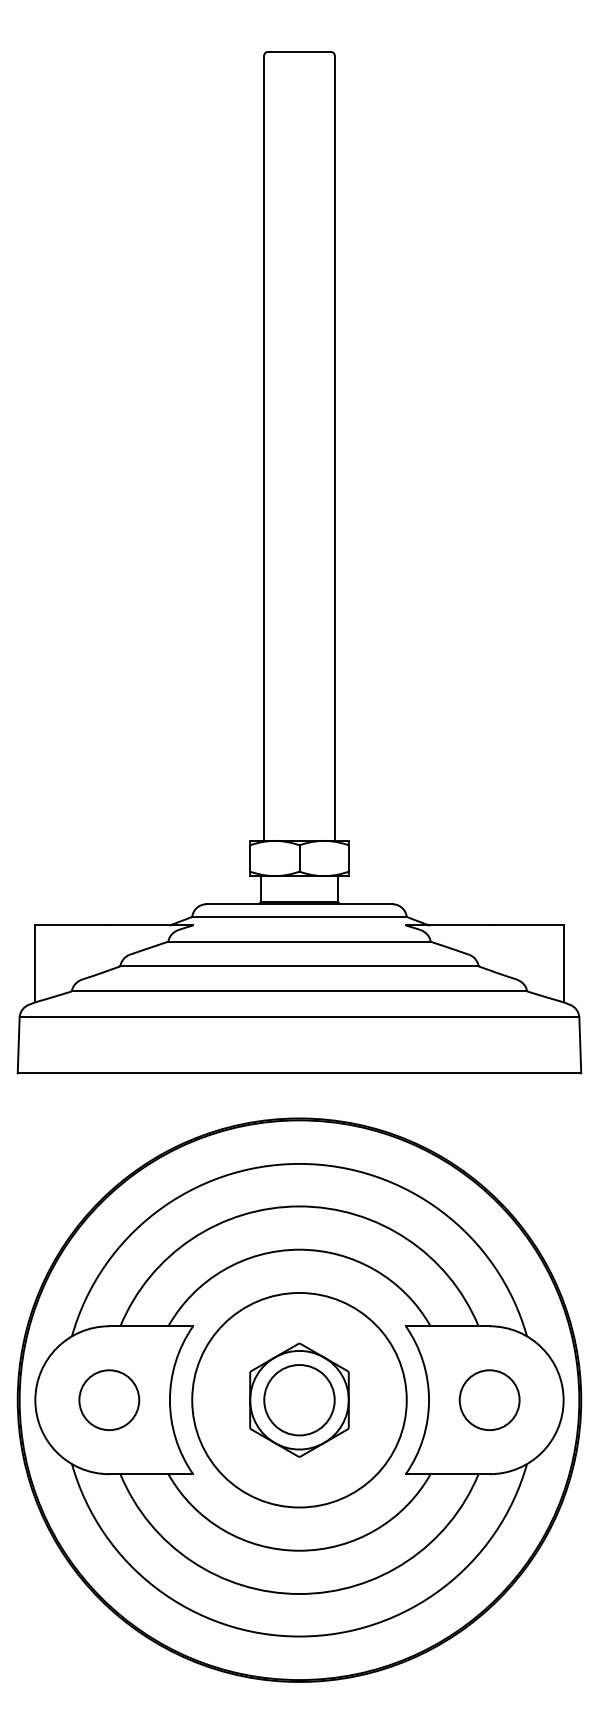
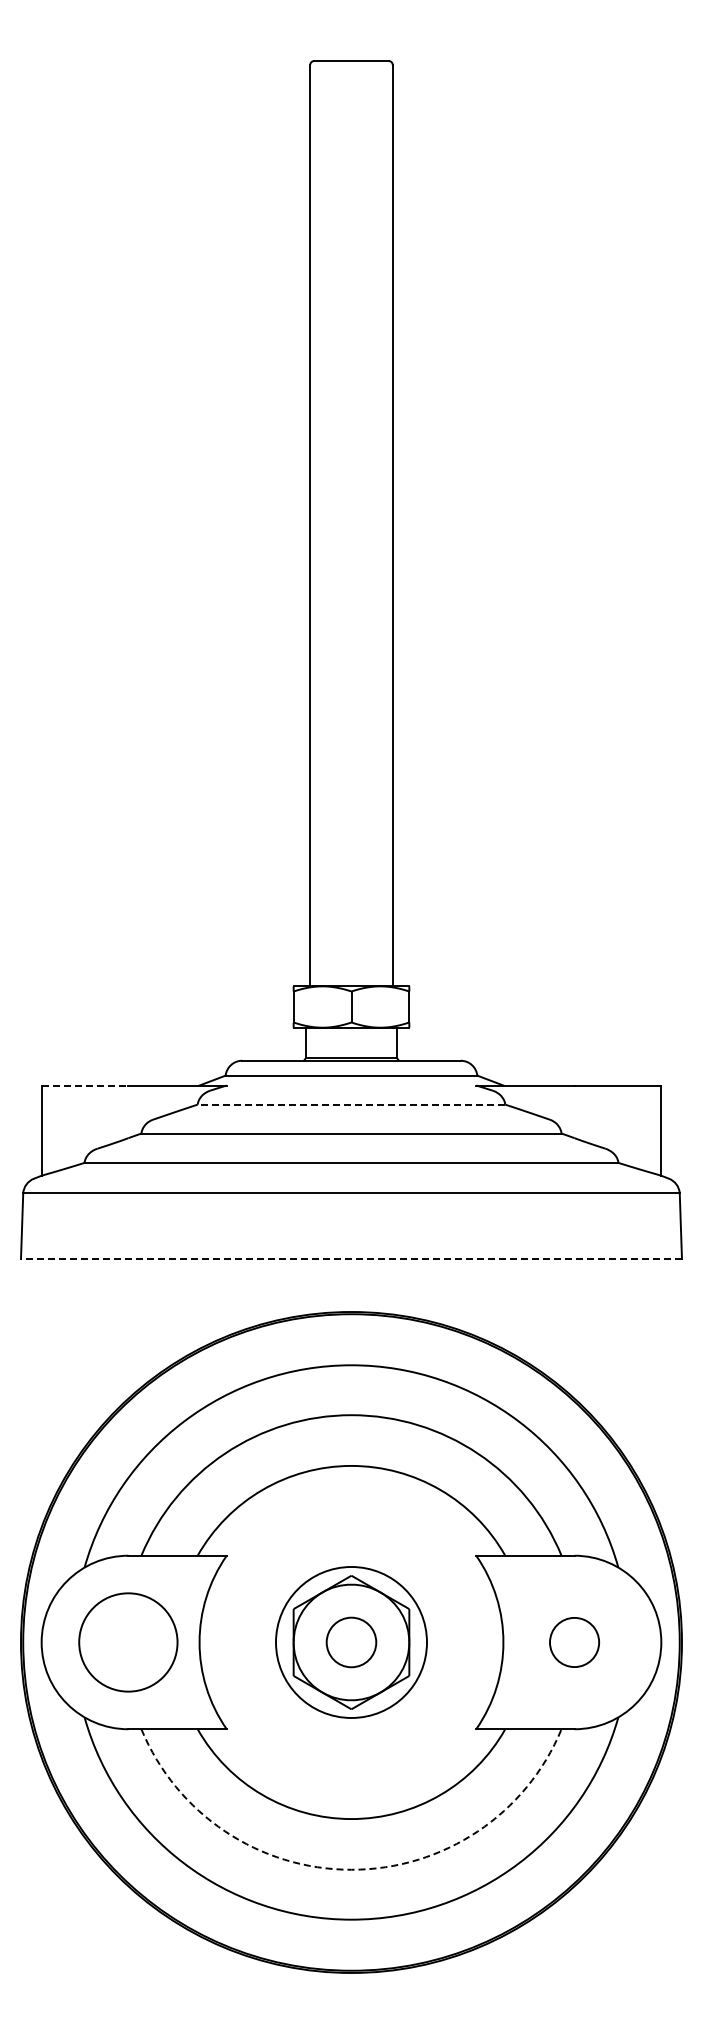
line: (72, 925) -> (85, 1085), solid -> dashed
line: (299, 941) -> (351, 1104), solid -> dashed
line: (298, 1073) -> (350, 1259), solid -> dashed
circle: (109, 1400) -> (128, 1642), size x1.4
circle: (299, 1400) -> (351, 1642), size x0.6
circle: (299, 1400) -> (351, 1642), size x0.6
circle: (489, 1400) -> (574, 1642), size x0.7
arc: (299, 1593) -> (351, 1869), solid -> dashed

